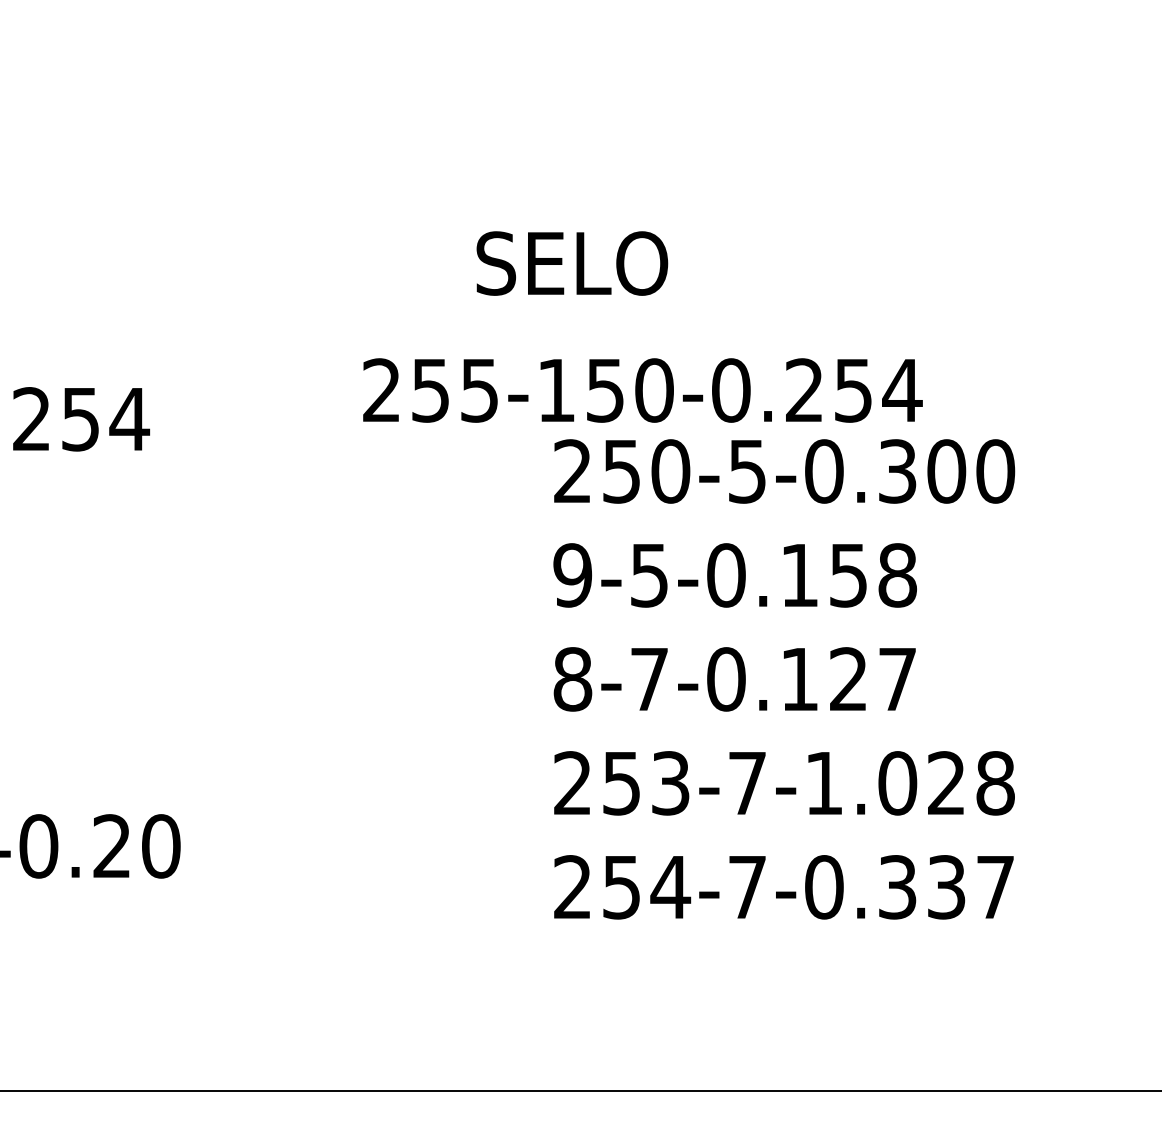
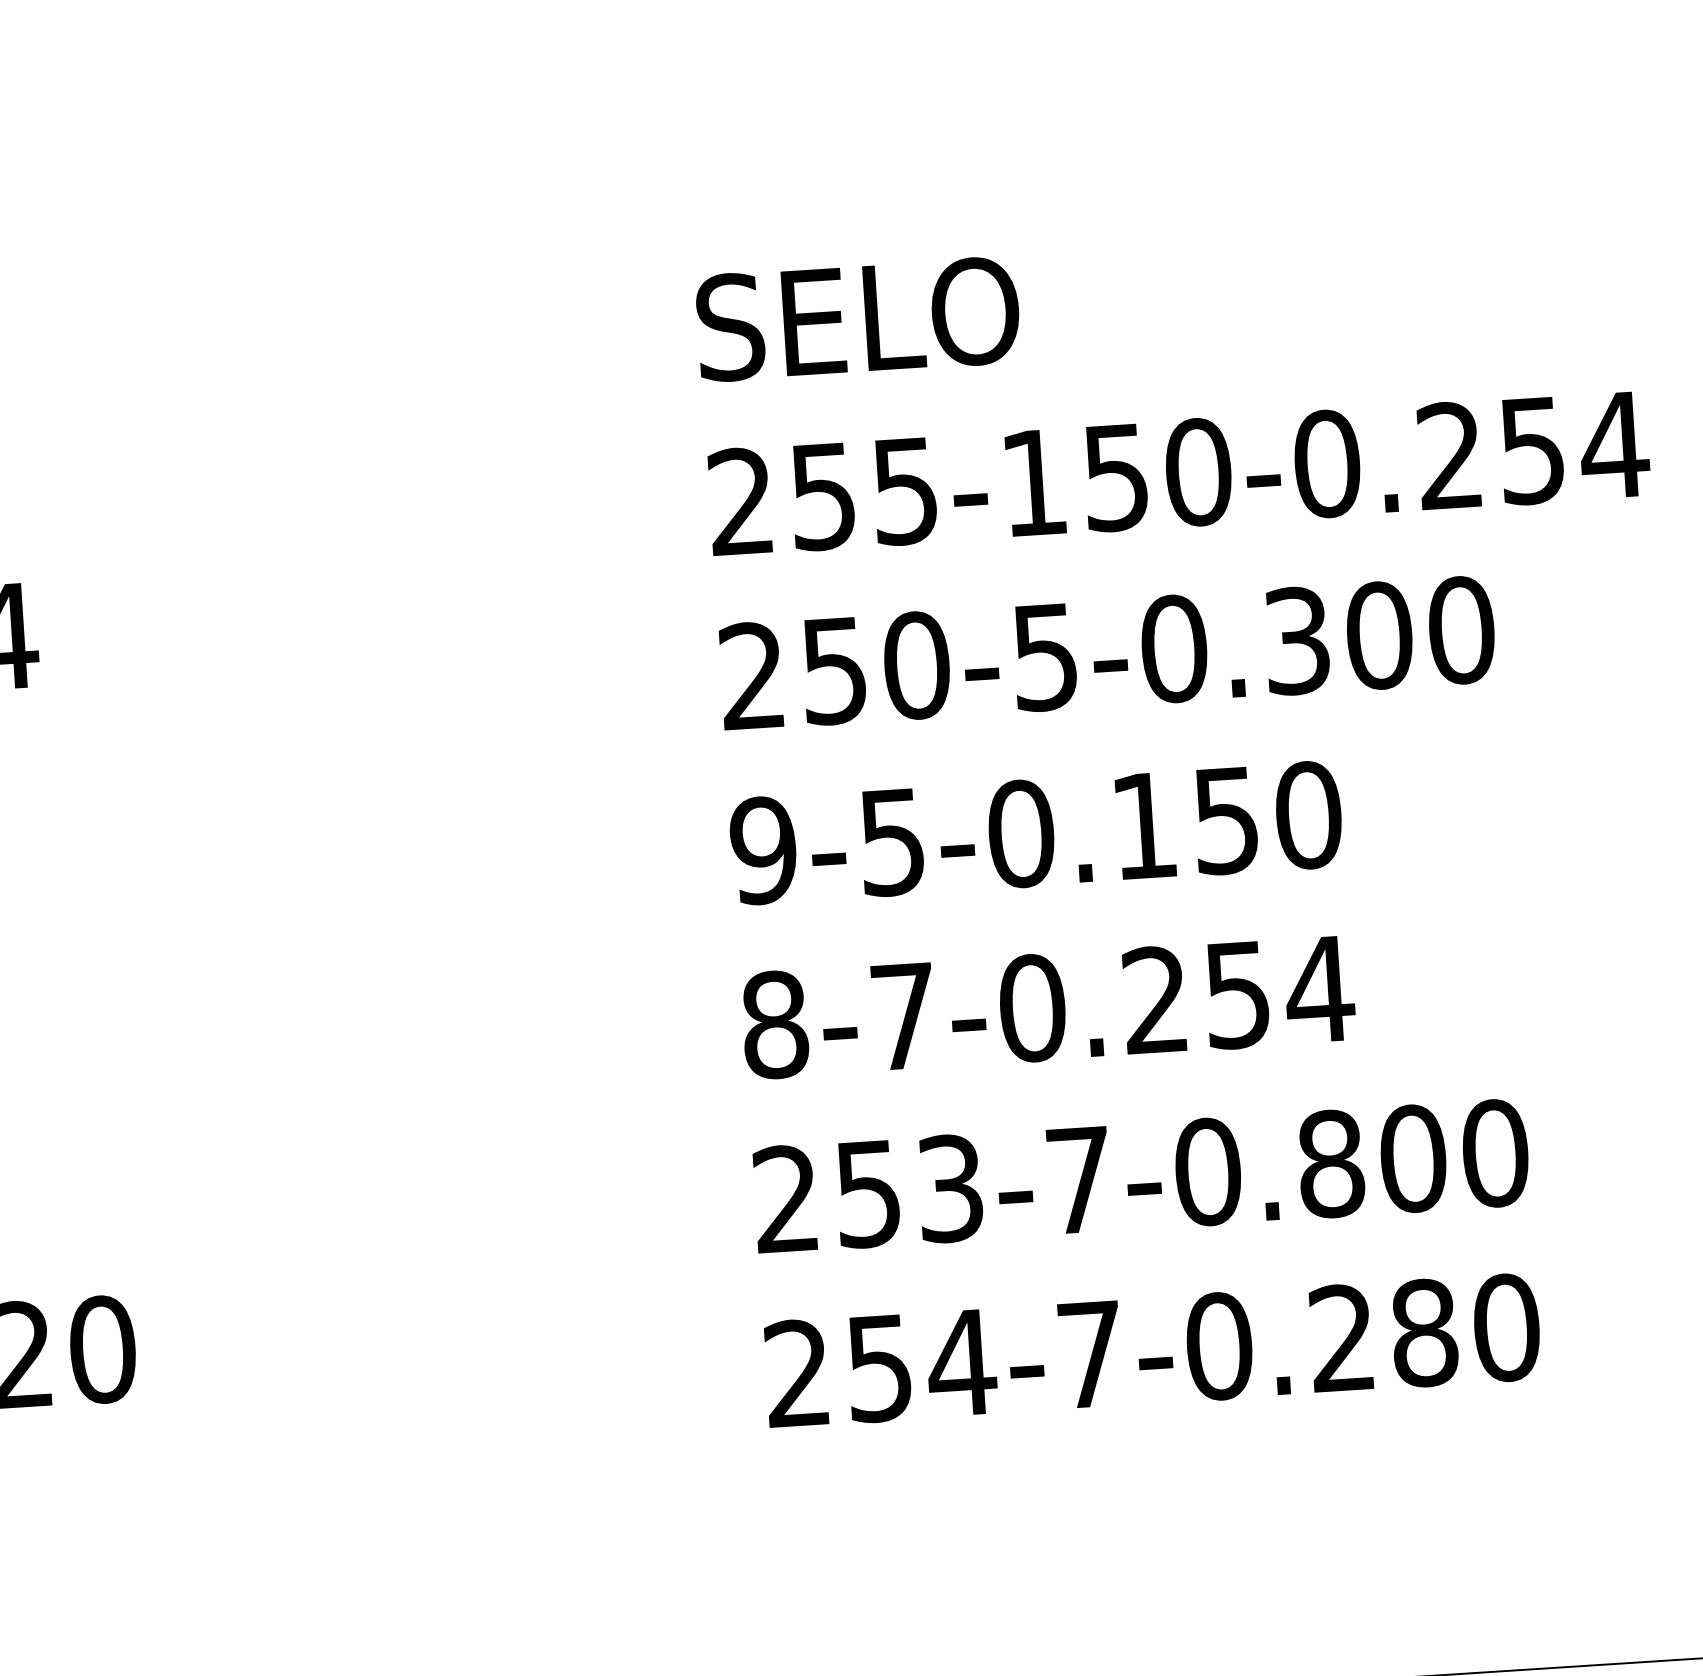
text: (572, 263) -> (858, 319), moved
text: (642, 390) -> (1178, 473), moved
text: (897, 575) -> (1308, 815), 9-5-0.158 -> 9-5-0.150
text: (849, 679) -> (1239, 995), 8-7-0.127 -> 8-7-0.254
text: (910, 783) -> (1352, 1162), 253-7-1.028 -> 253-7-0.800
text: (947, 887) -> (1425, 1333), 254-7-0.337 -> 254-7-0.280

